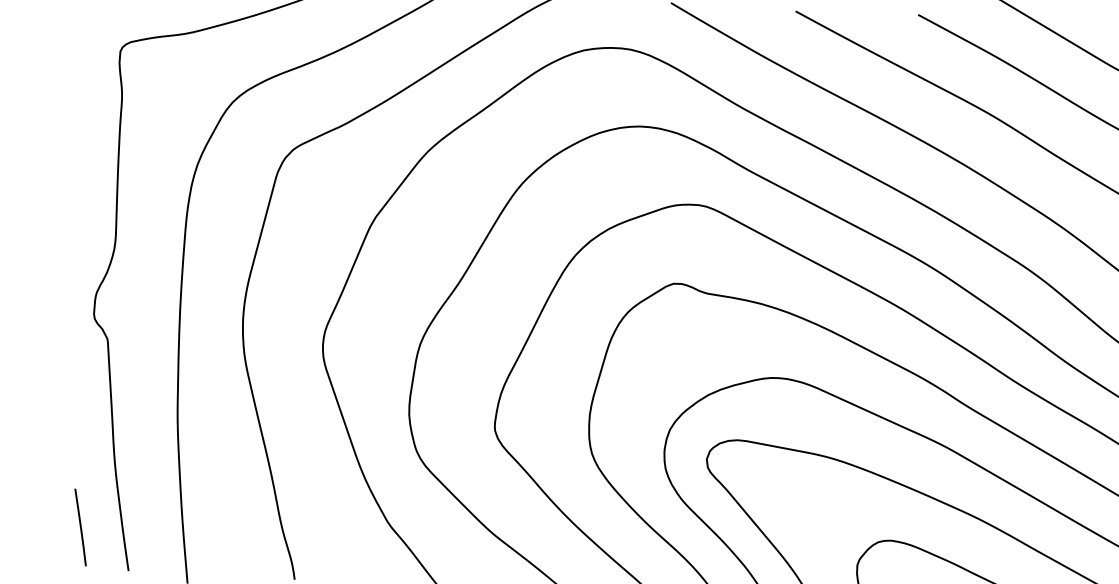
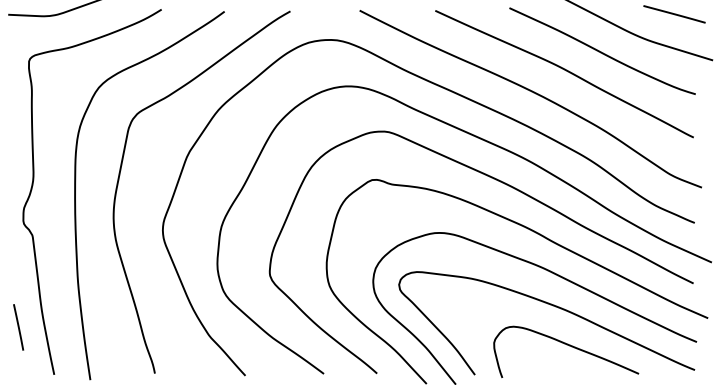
line: (80, 527) -> (18, 327), moved

